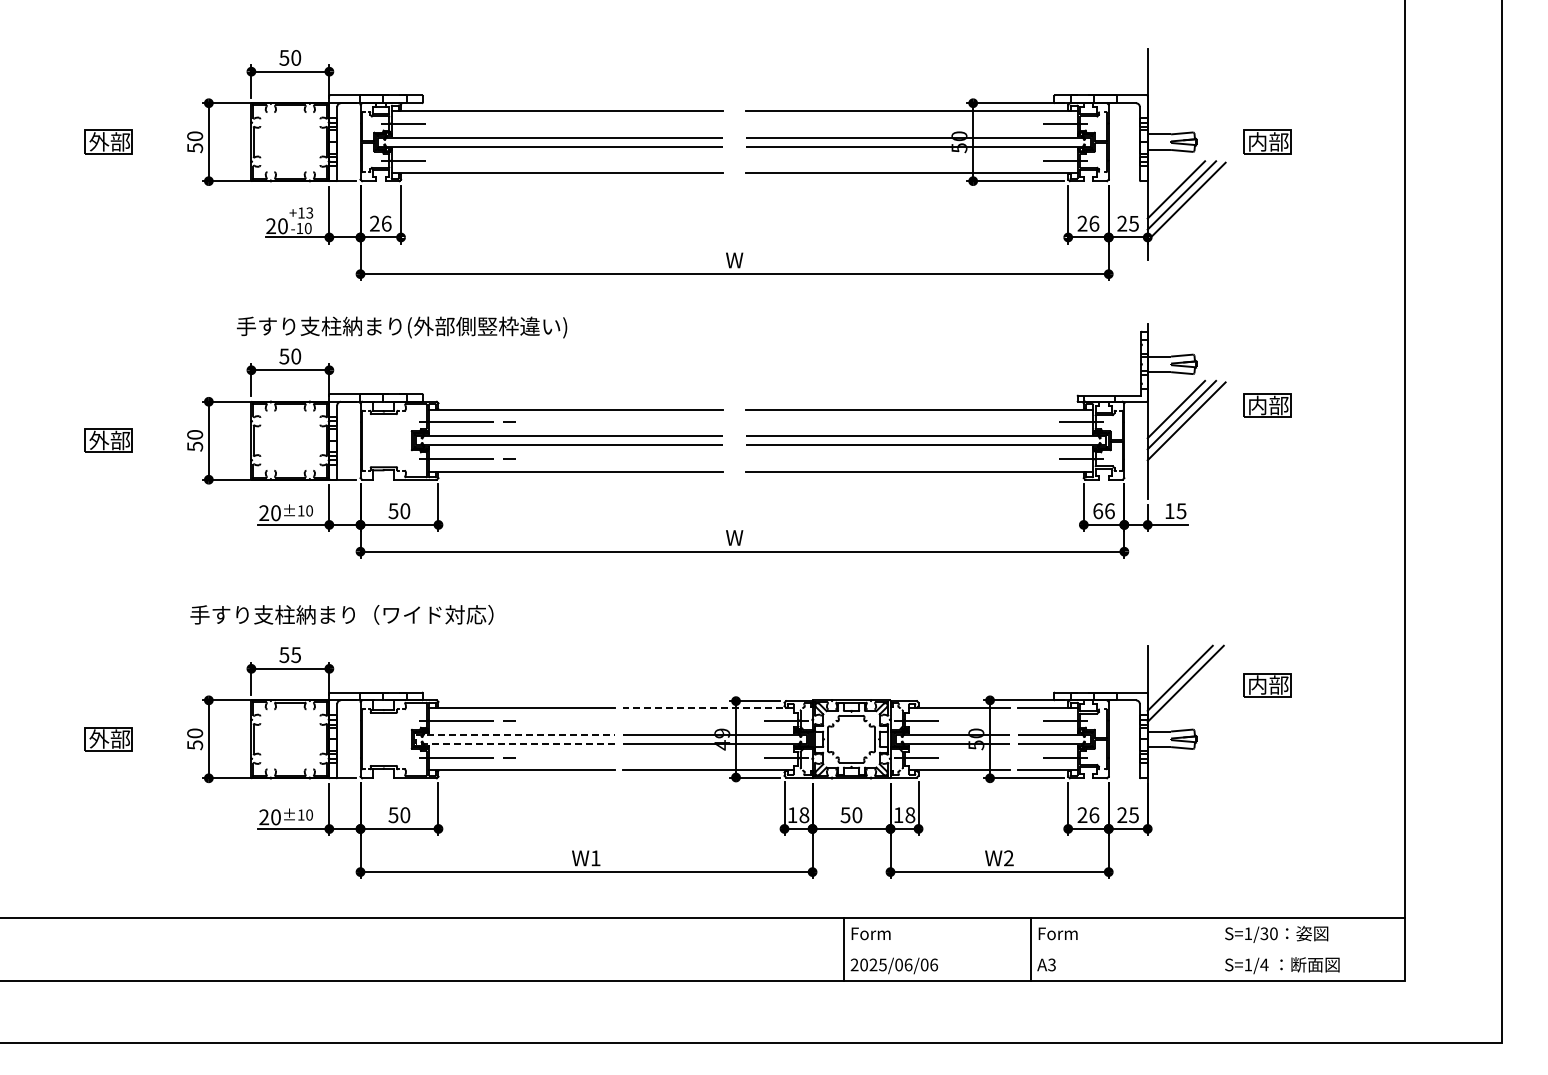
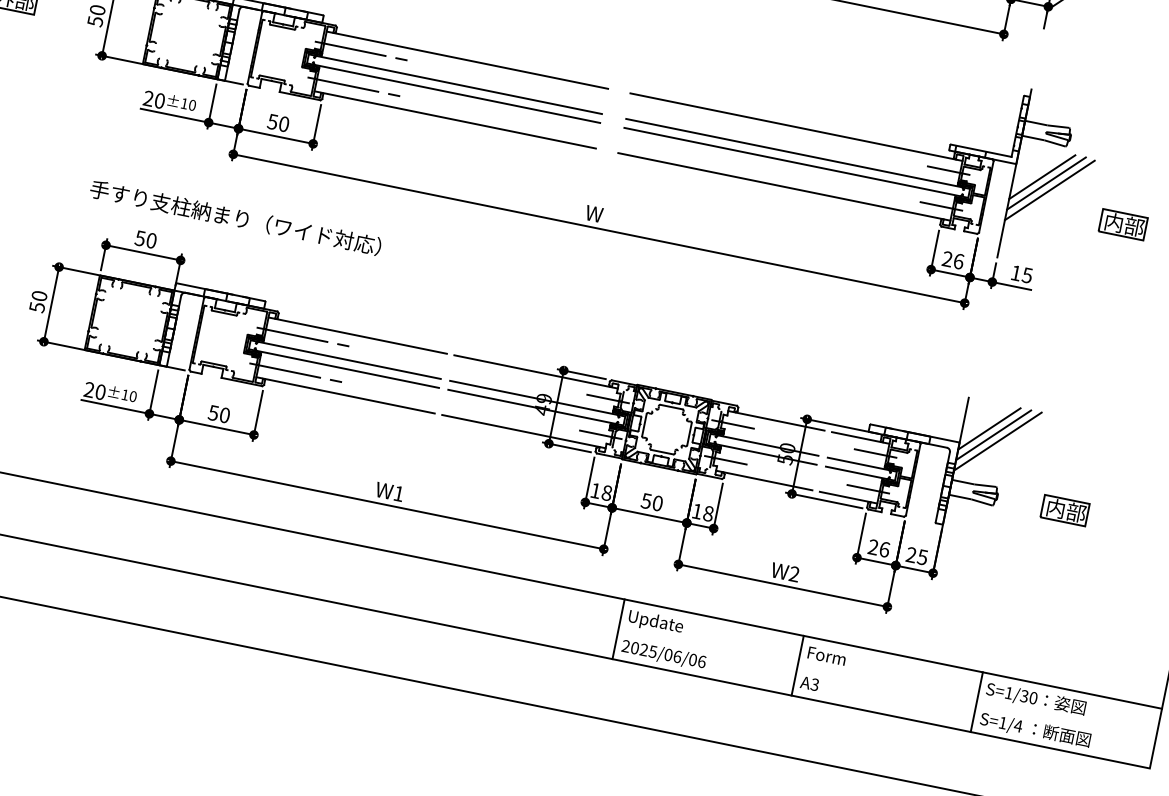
part: (1267, 405) -> (1123, 224), moved
text: (1098, 511) -> (947, 259), 66 -> 26
text: (341, 614) -> (235, 217), moved
text: (296, 654) -> (151, 240), 55 -> 50
line: (1174, 672) -> (989, 428), added
part: (1267, 685) -> (1065, 510), moved
line: (708, 708) -> (535, 372), dashed -> solid
line: (415, 739) -> (249, 344), dashed -> solid
text: (879, 934) -> (655, 621), Form -> Update
line: (1217, 949) -> (976, 702), added

